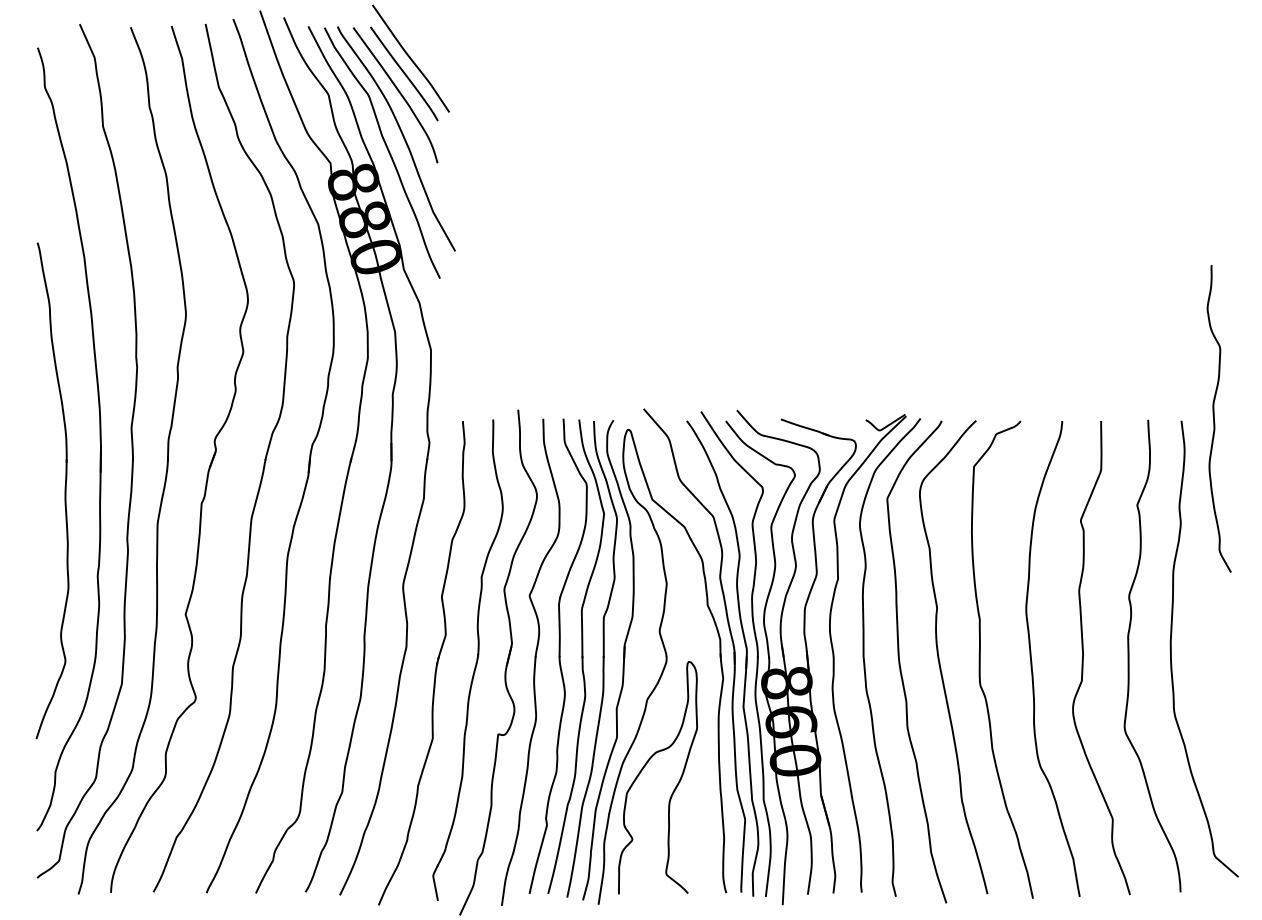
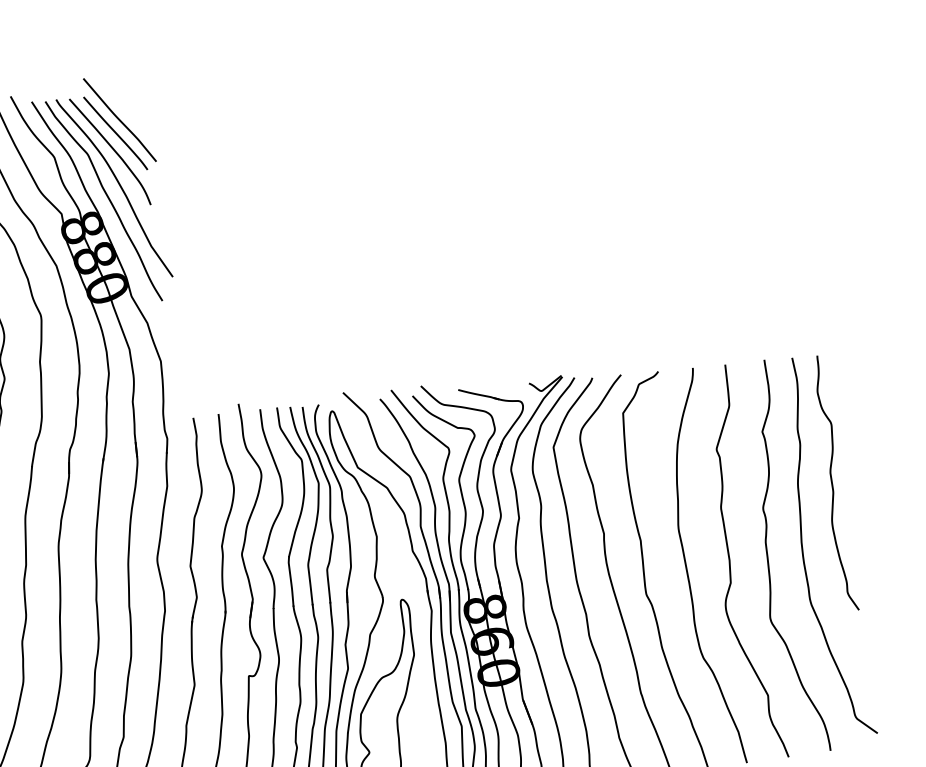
curve: (1214, 418) -> (832, 483), moved

